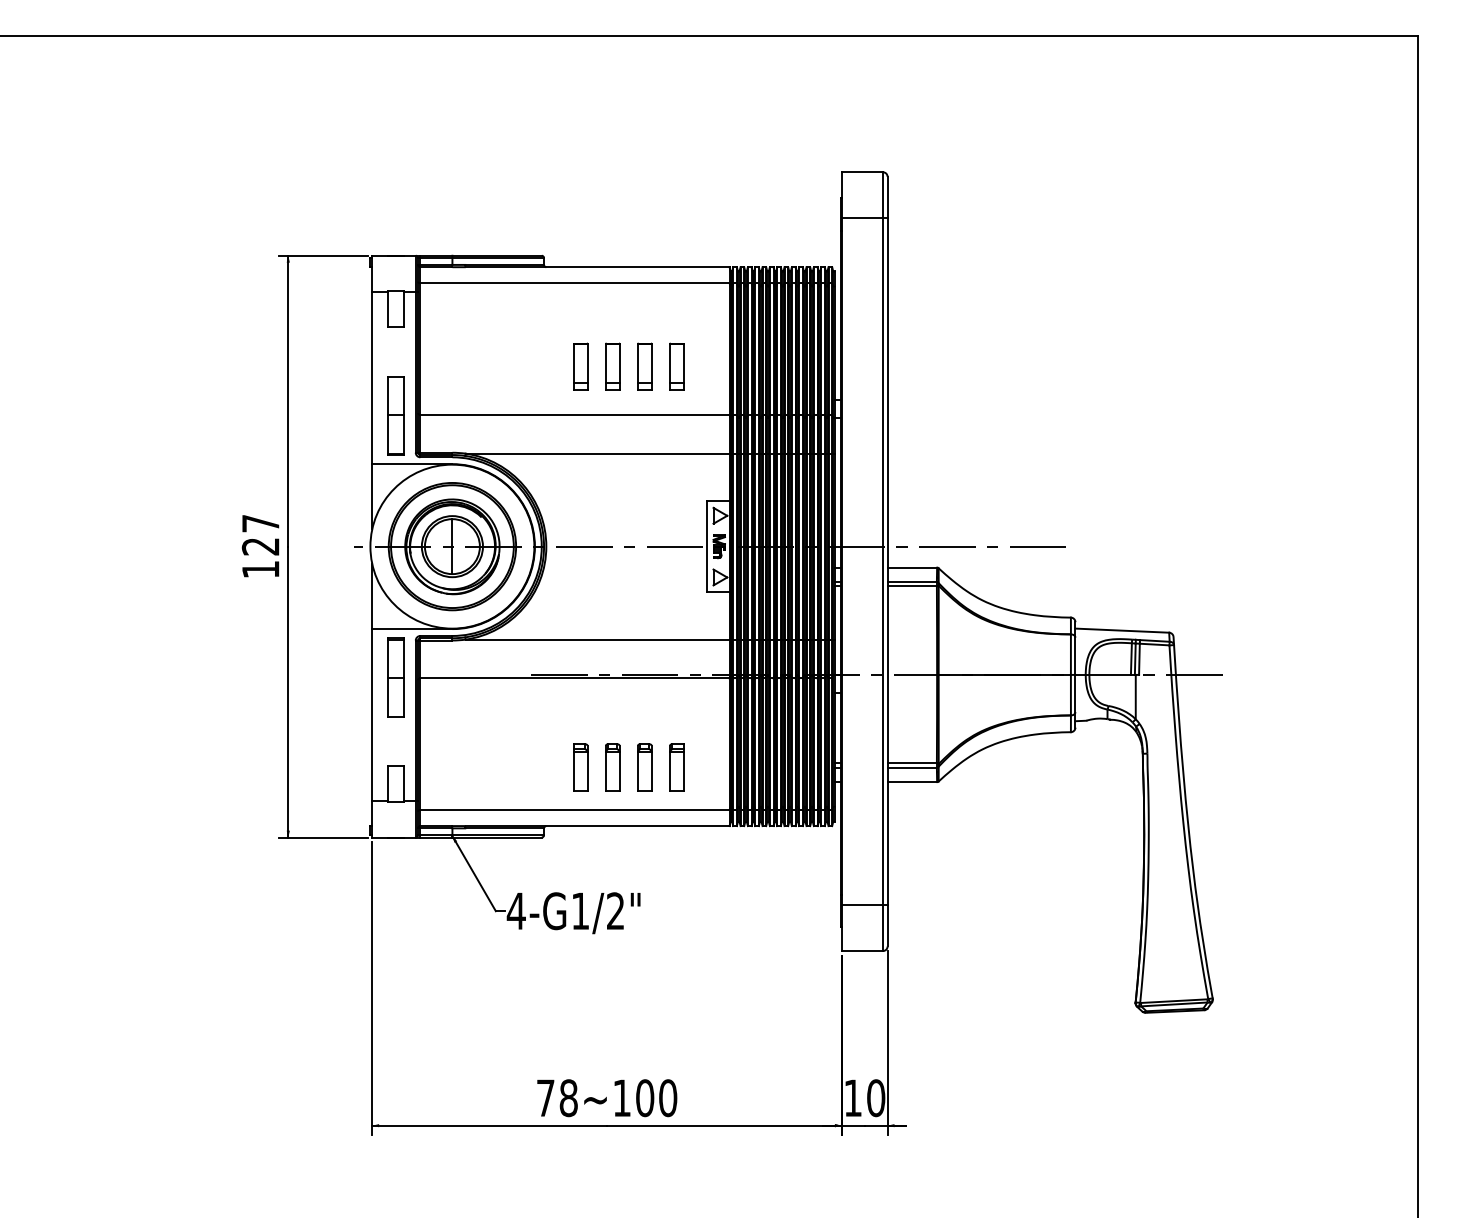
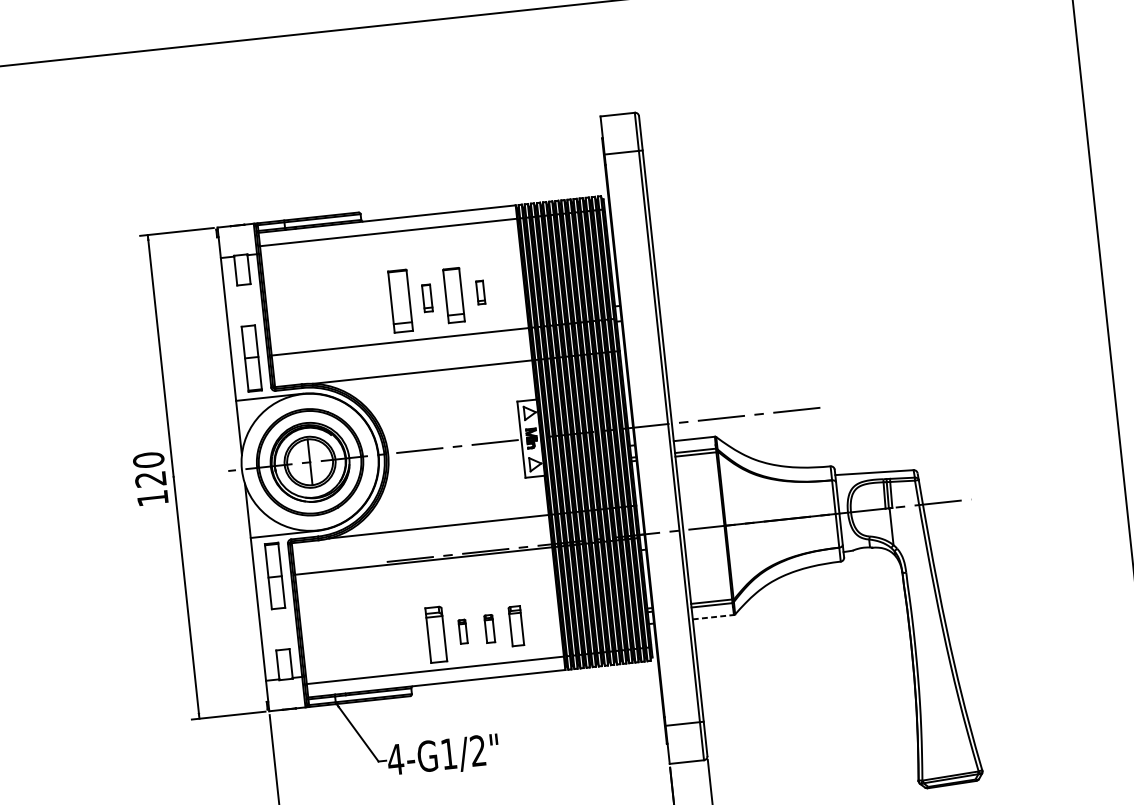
part: (580, 366) -> (400, 301), size x1.6
part: (612, 366) -> (427, 298), size x0.7
part: (644, 366) -> (453, 295), size x1.4
part: (676, 366) -> (480, 292), size x0.6
text: (260, 523) -> (148, 460), 127 -> 120
part: (580, 767) -> (436, 634), size x1.4
part: (612, 767) -> (462, 631), size x0.6
part: (644, 767) -> (489, 628), size x0.7
line: (912, 782) -> (713, 617), solid -> dashed

